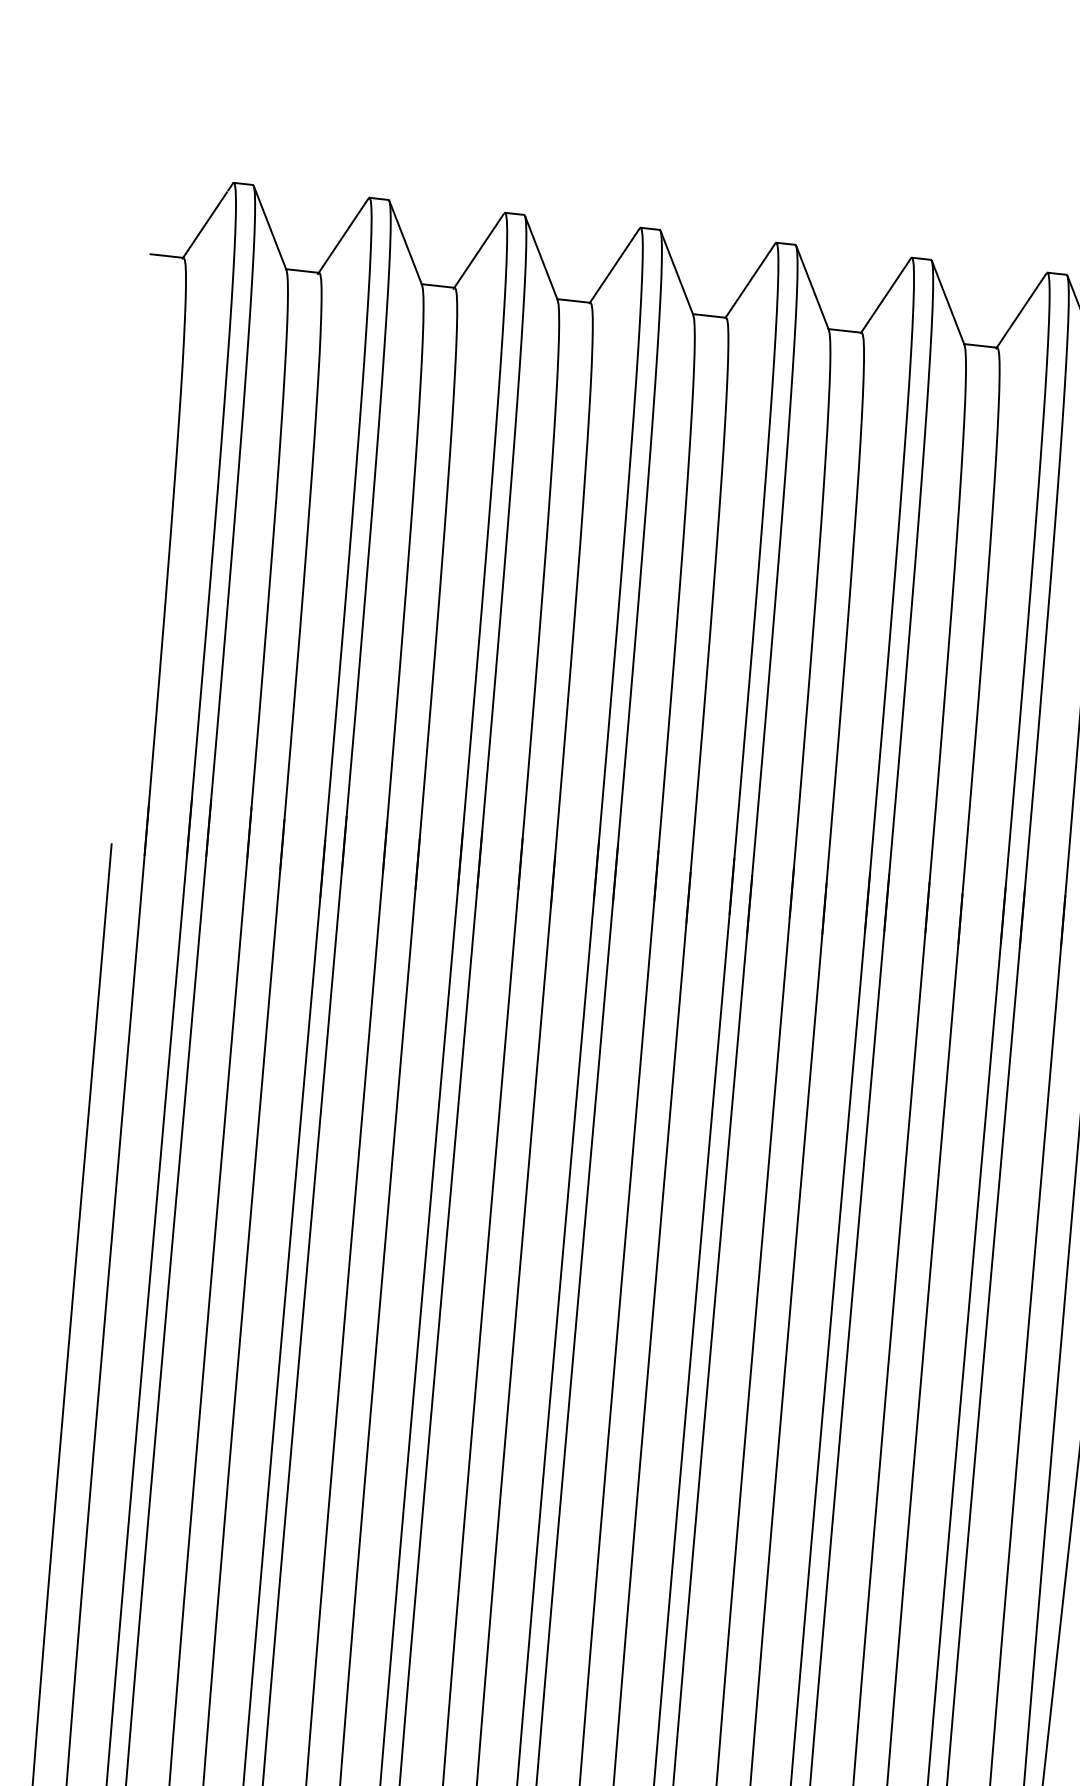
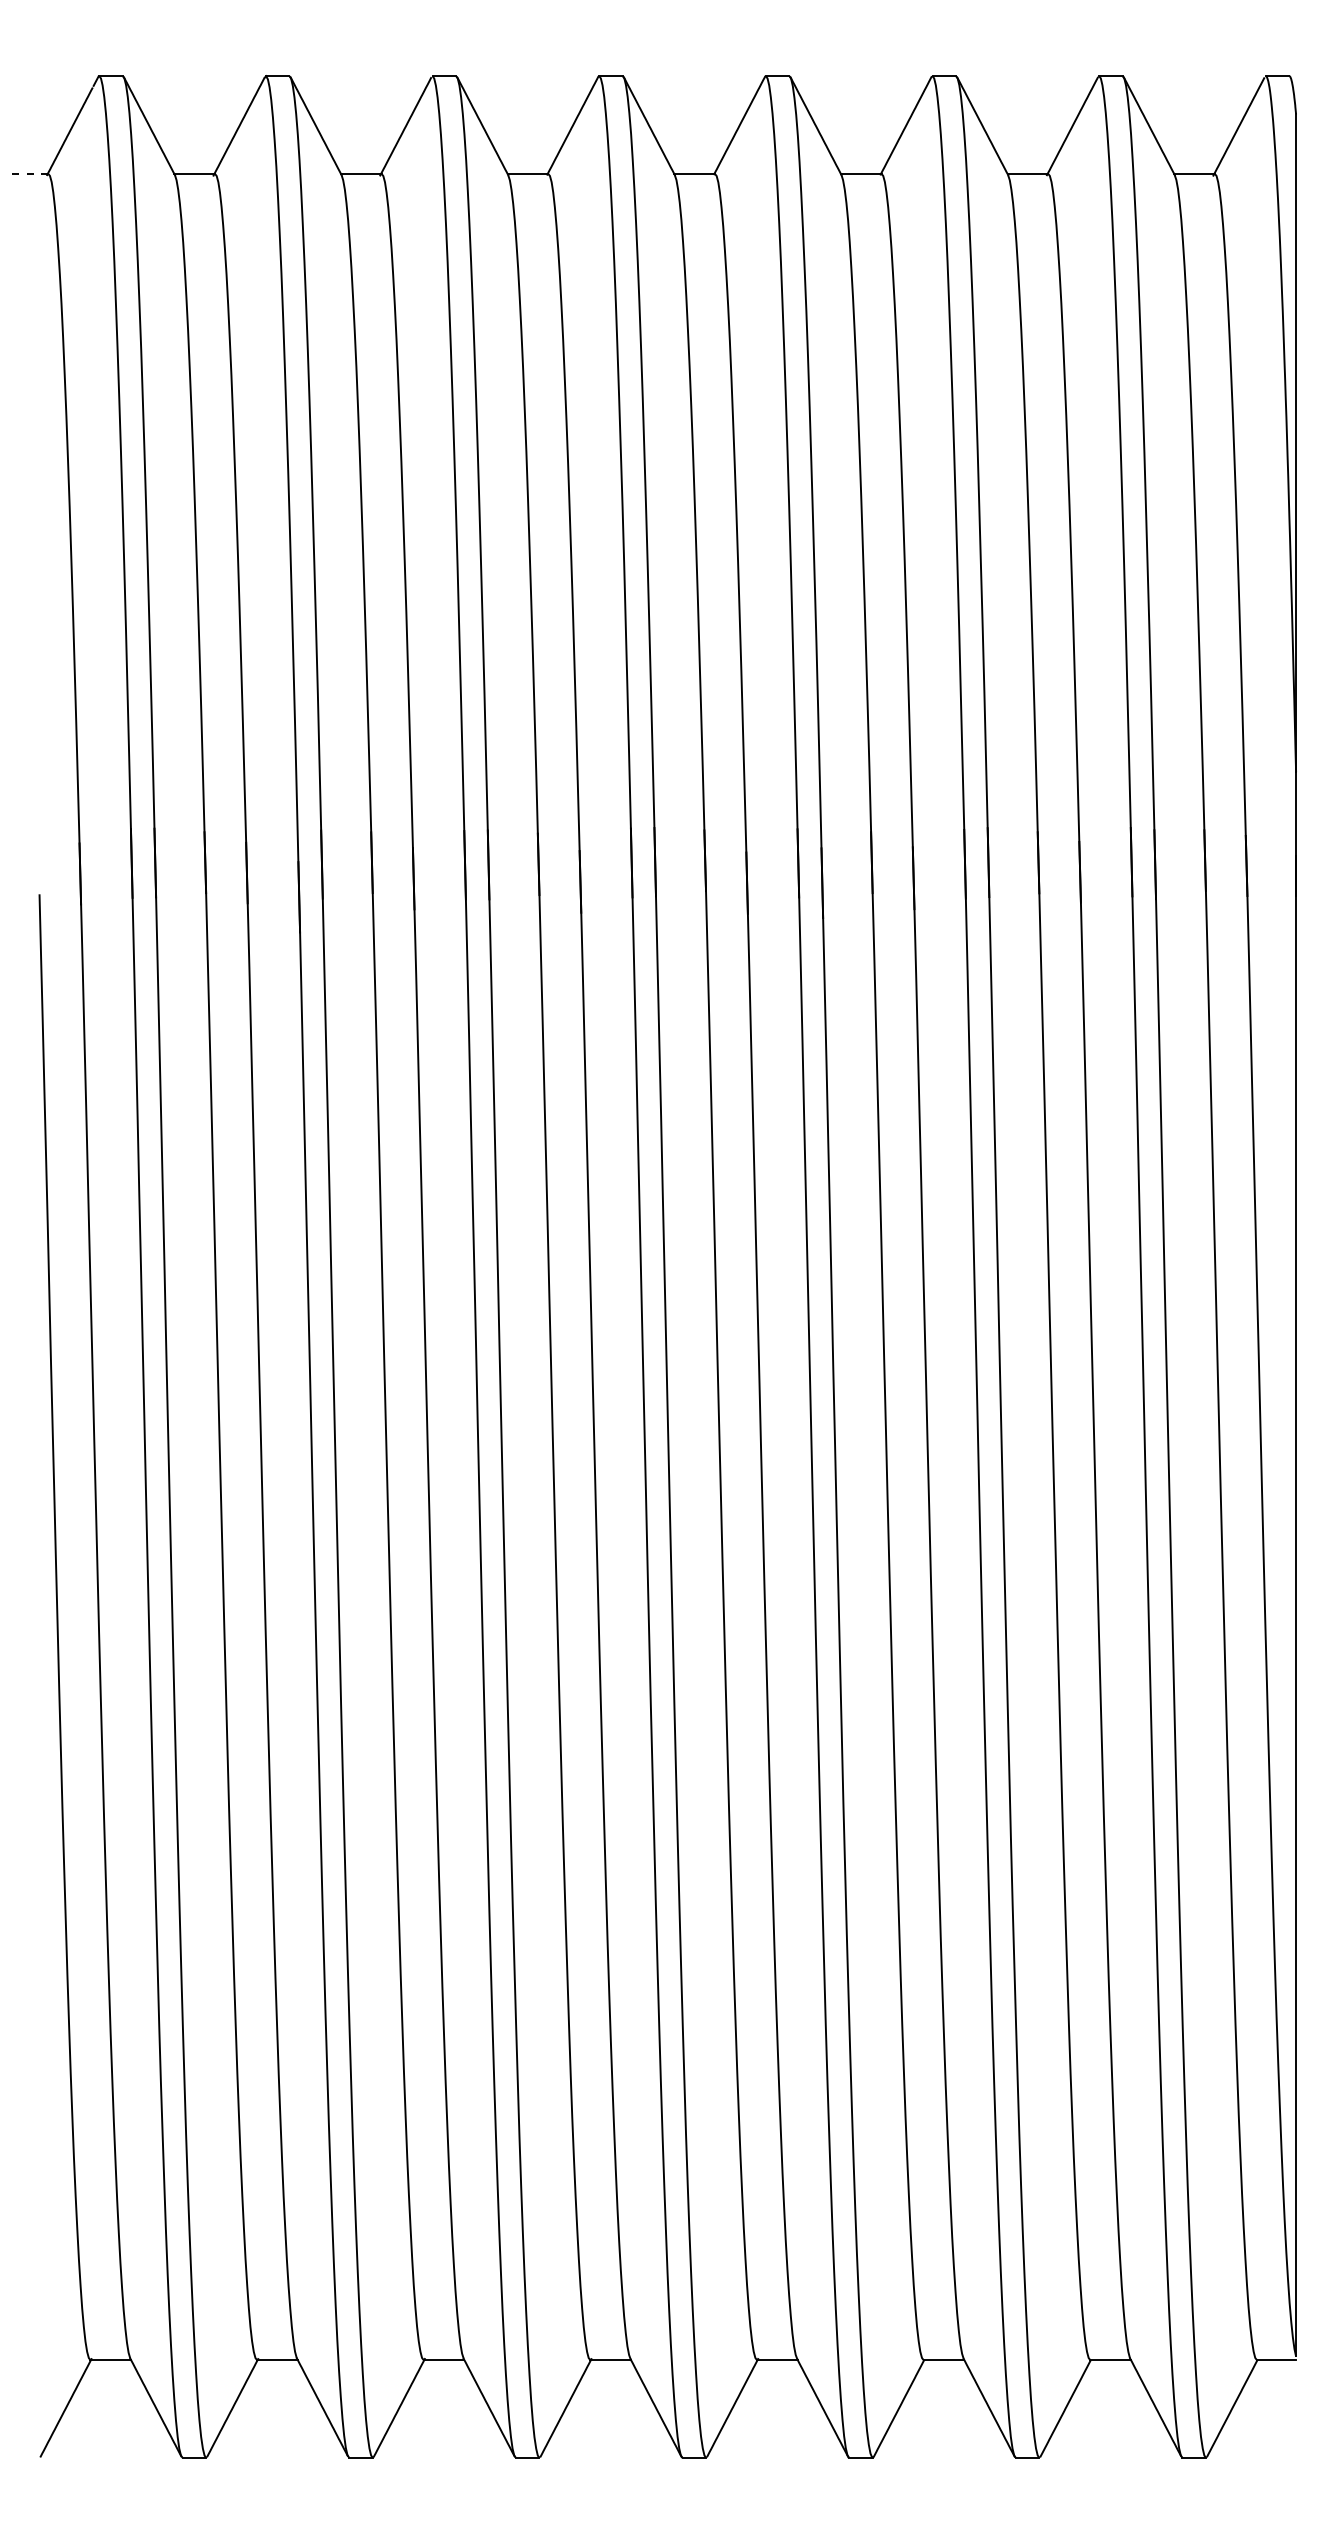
line: (166, 255) -> (27, 173), solid -> dashed

